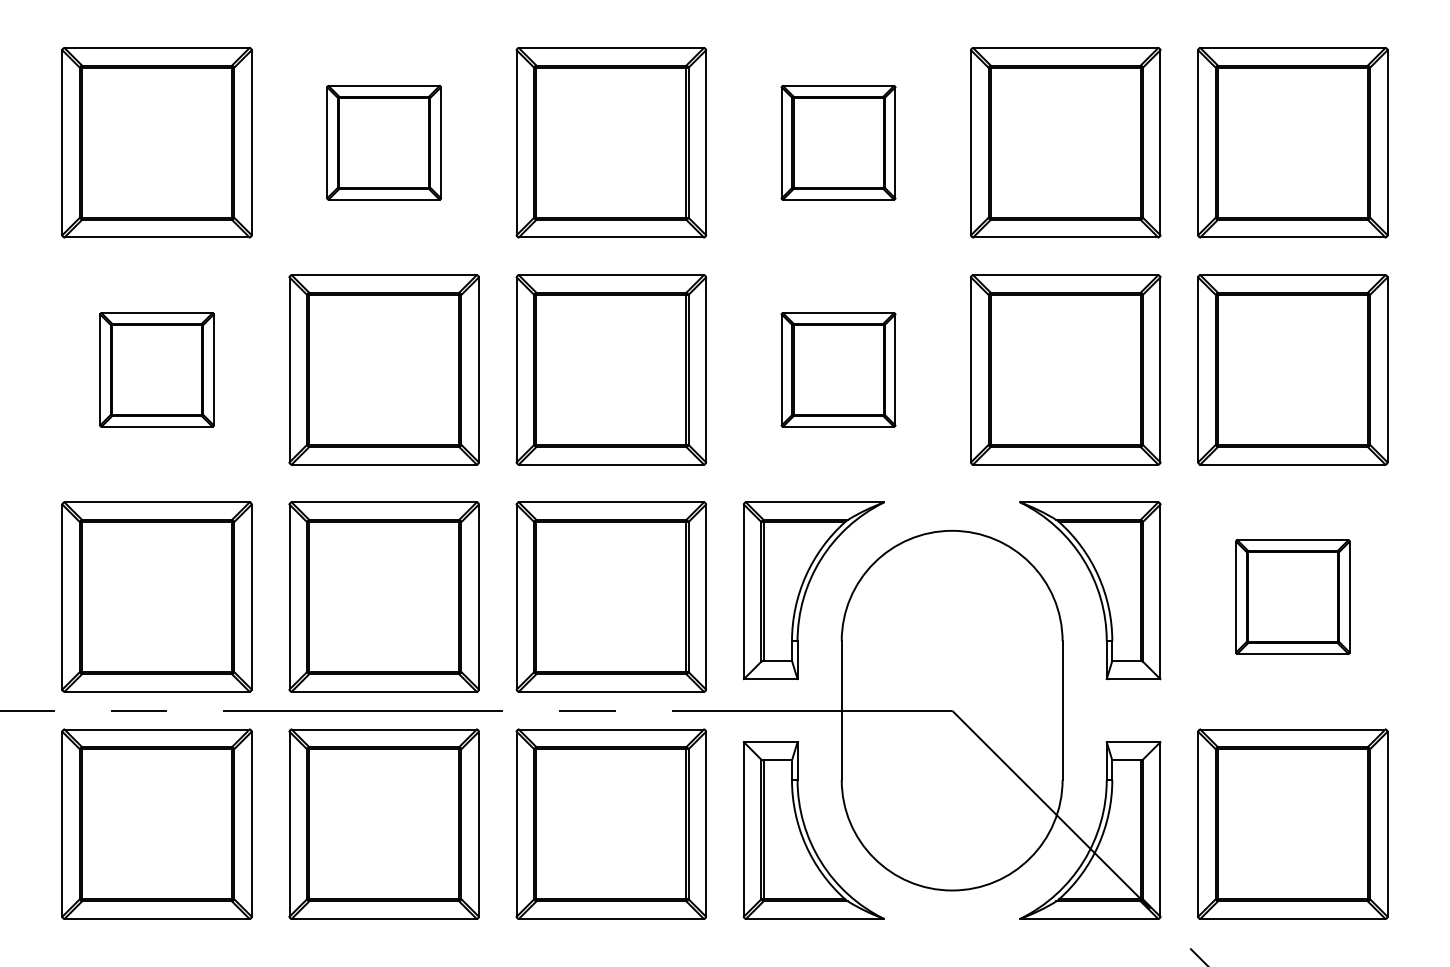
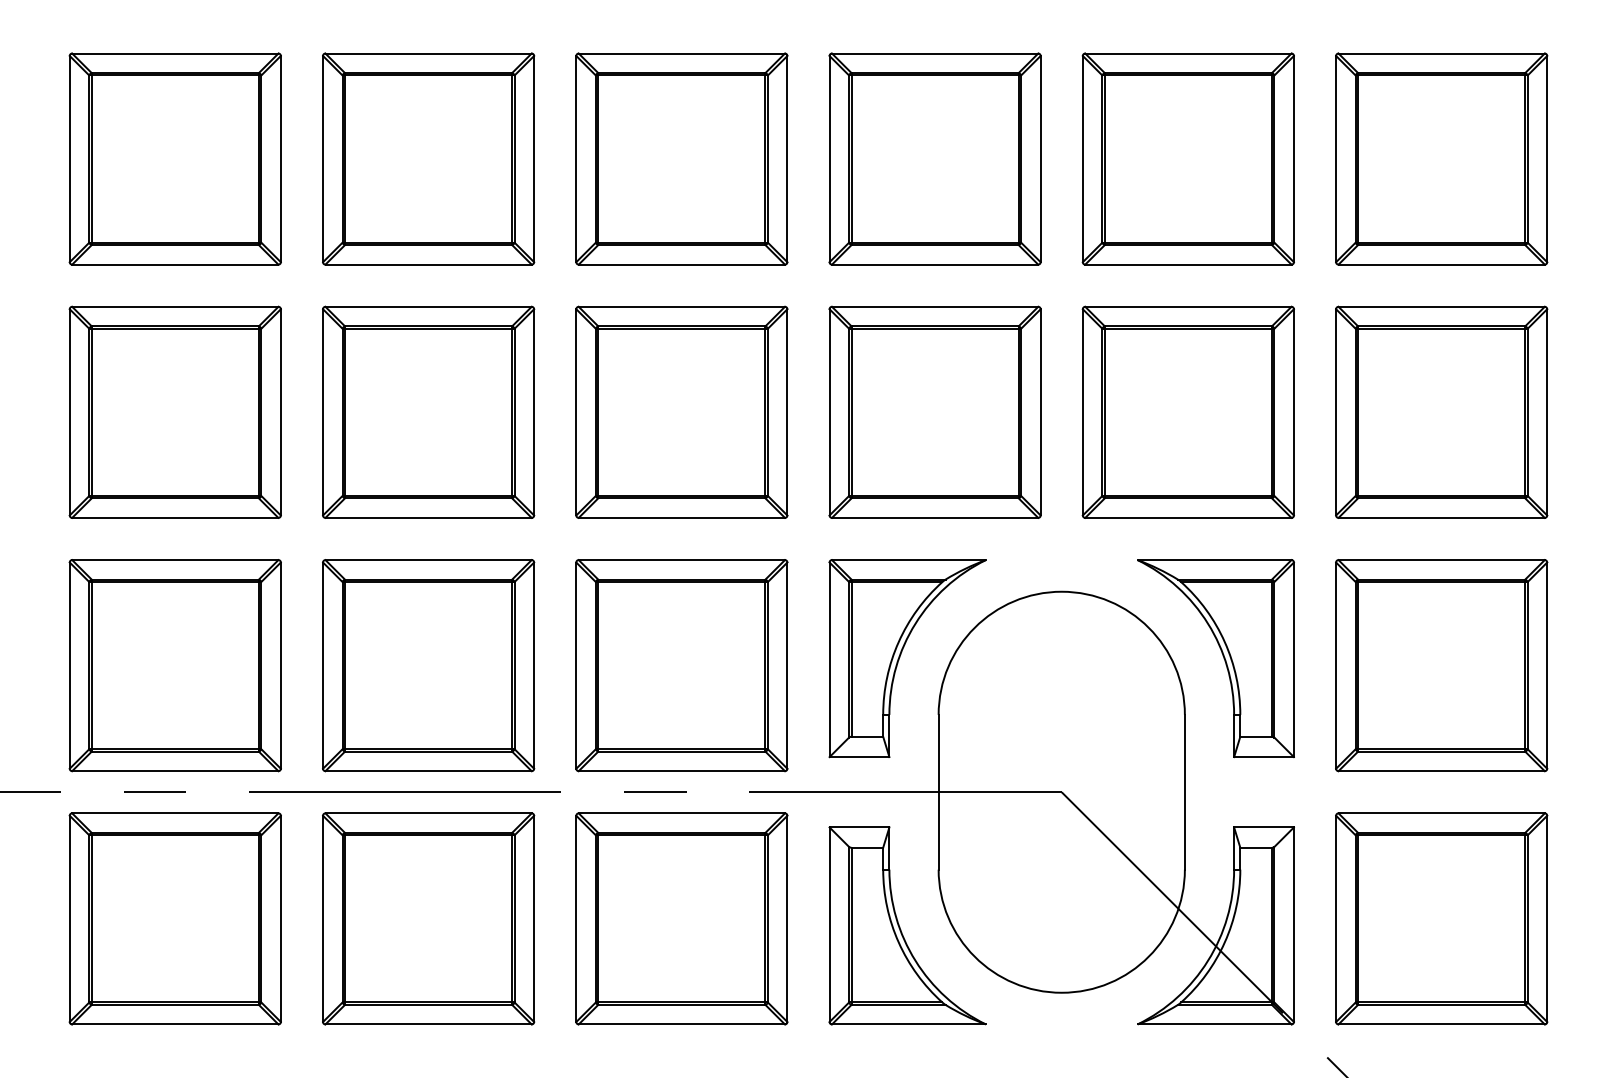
part: (383, 142) -> (427, 158), size x1.67
part: (838, 142) -> (935, 158), size x1.67
part: (156, 369) -> (174, 411), size x1.67
part: (838, 369) -> (935, 411), size x1.67
part: (1292, 596) -> (1441, 664), size x1.67

